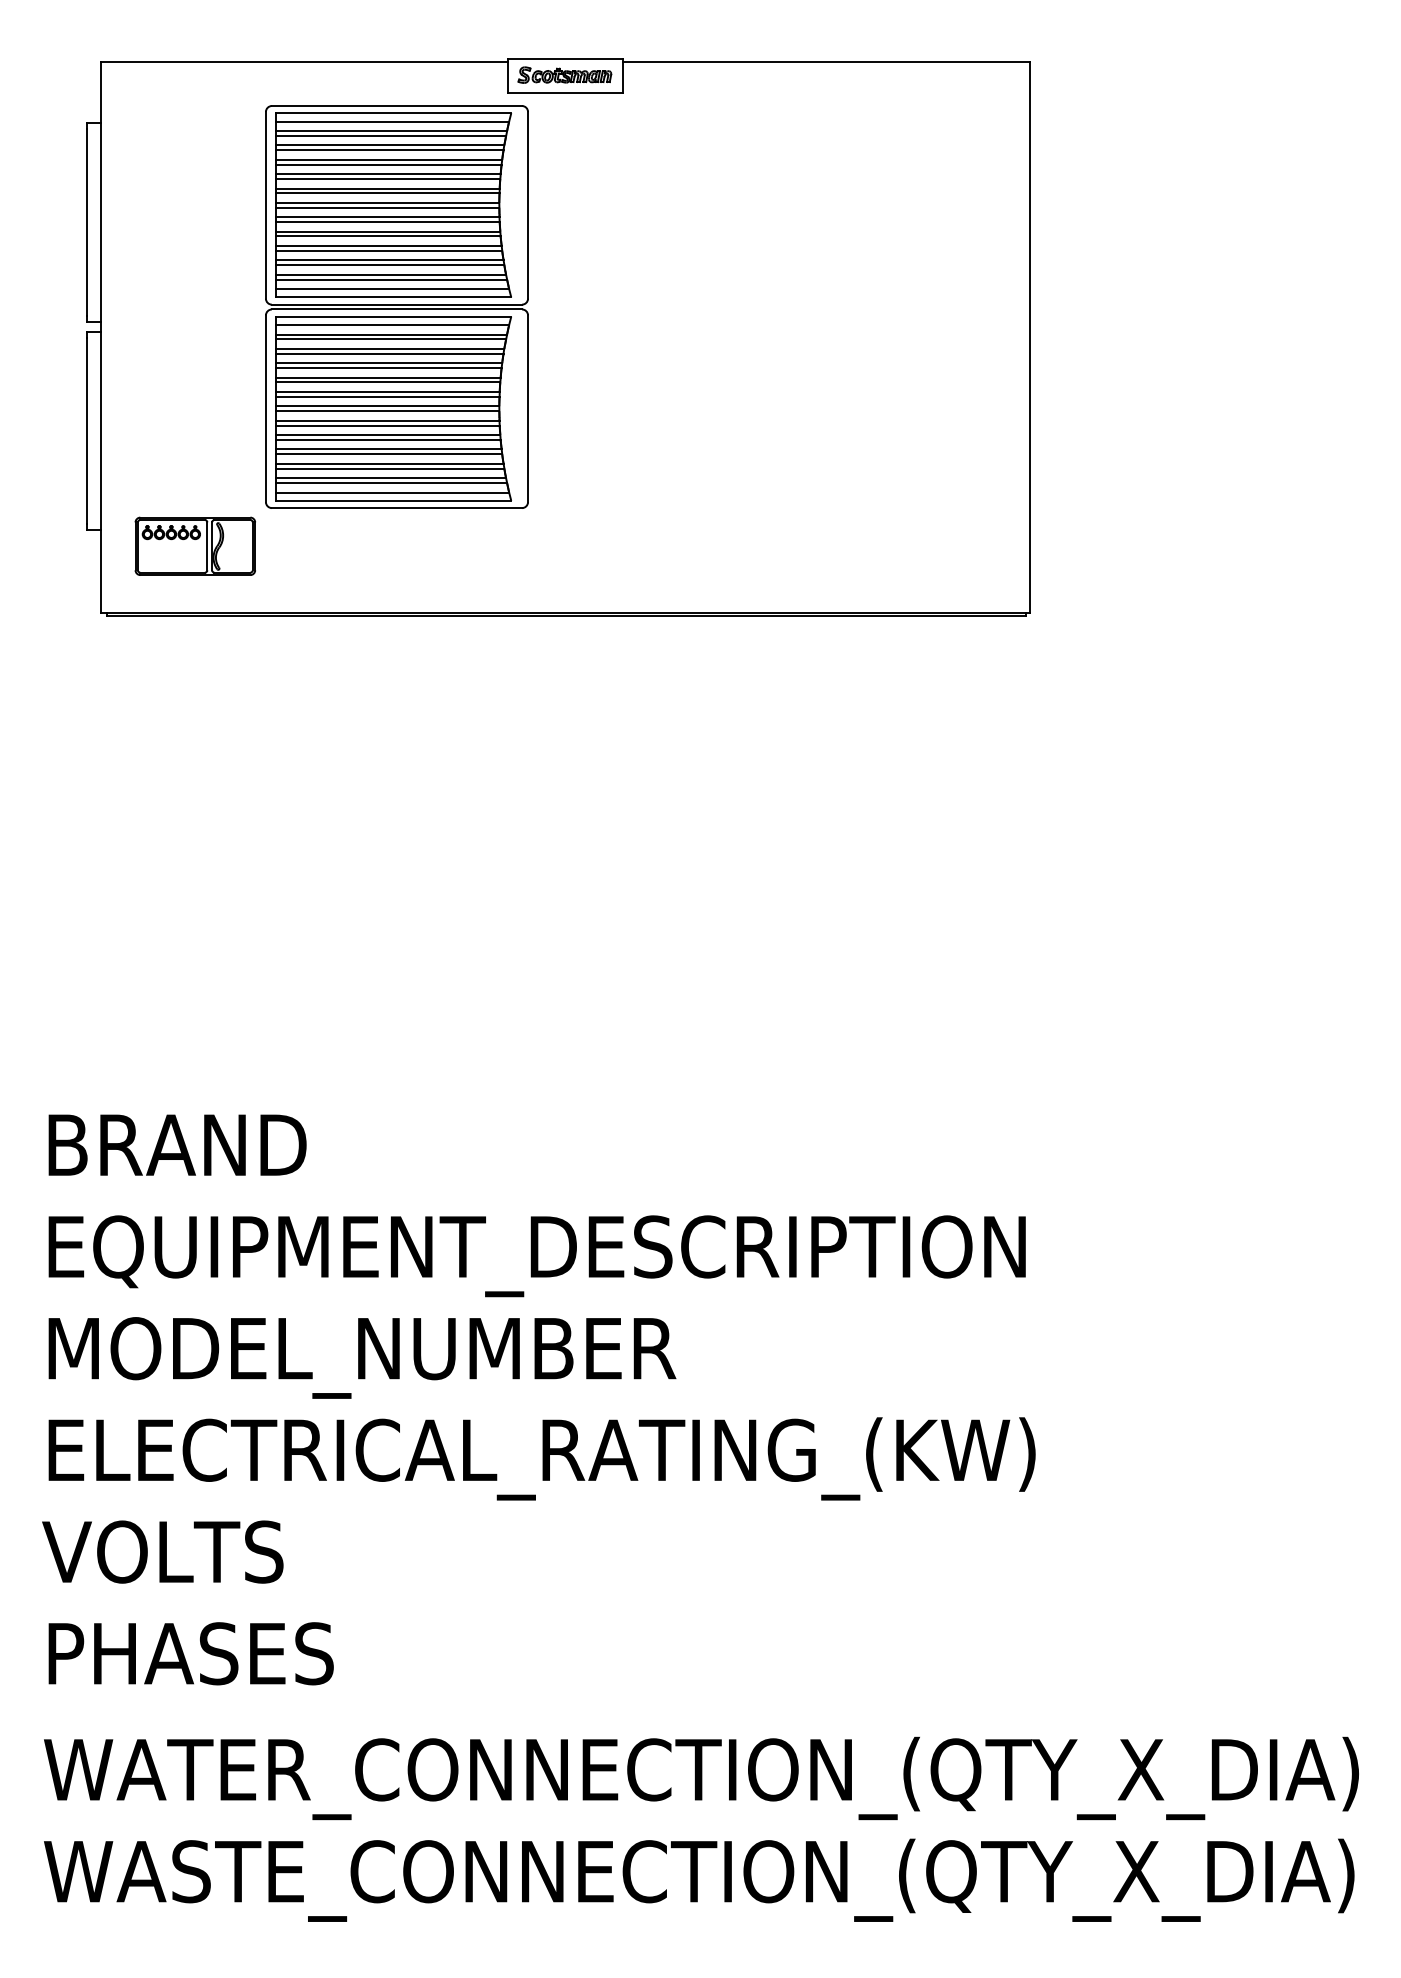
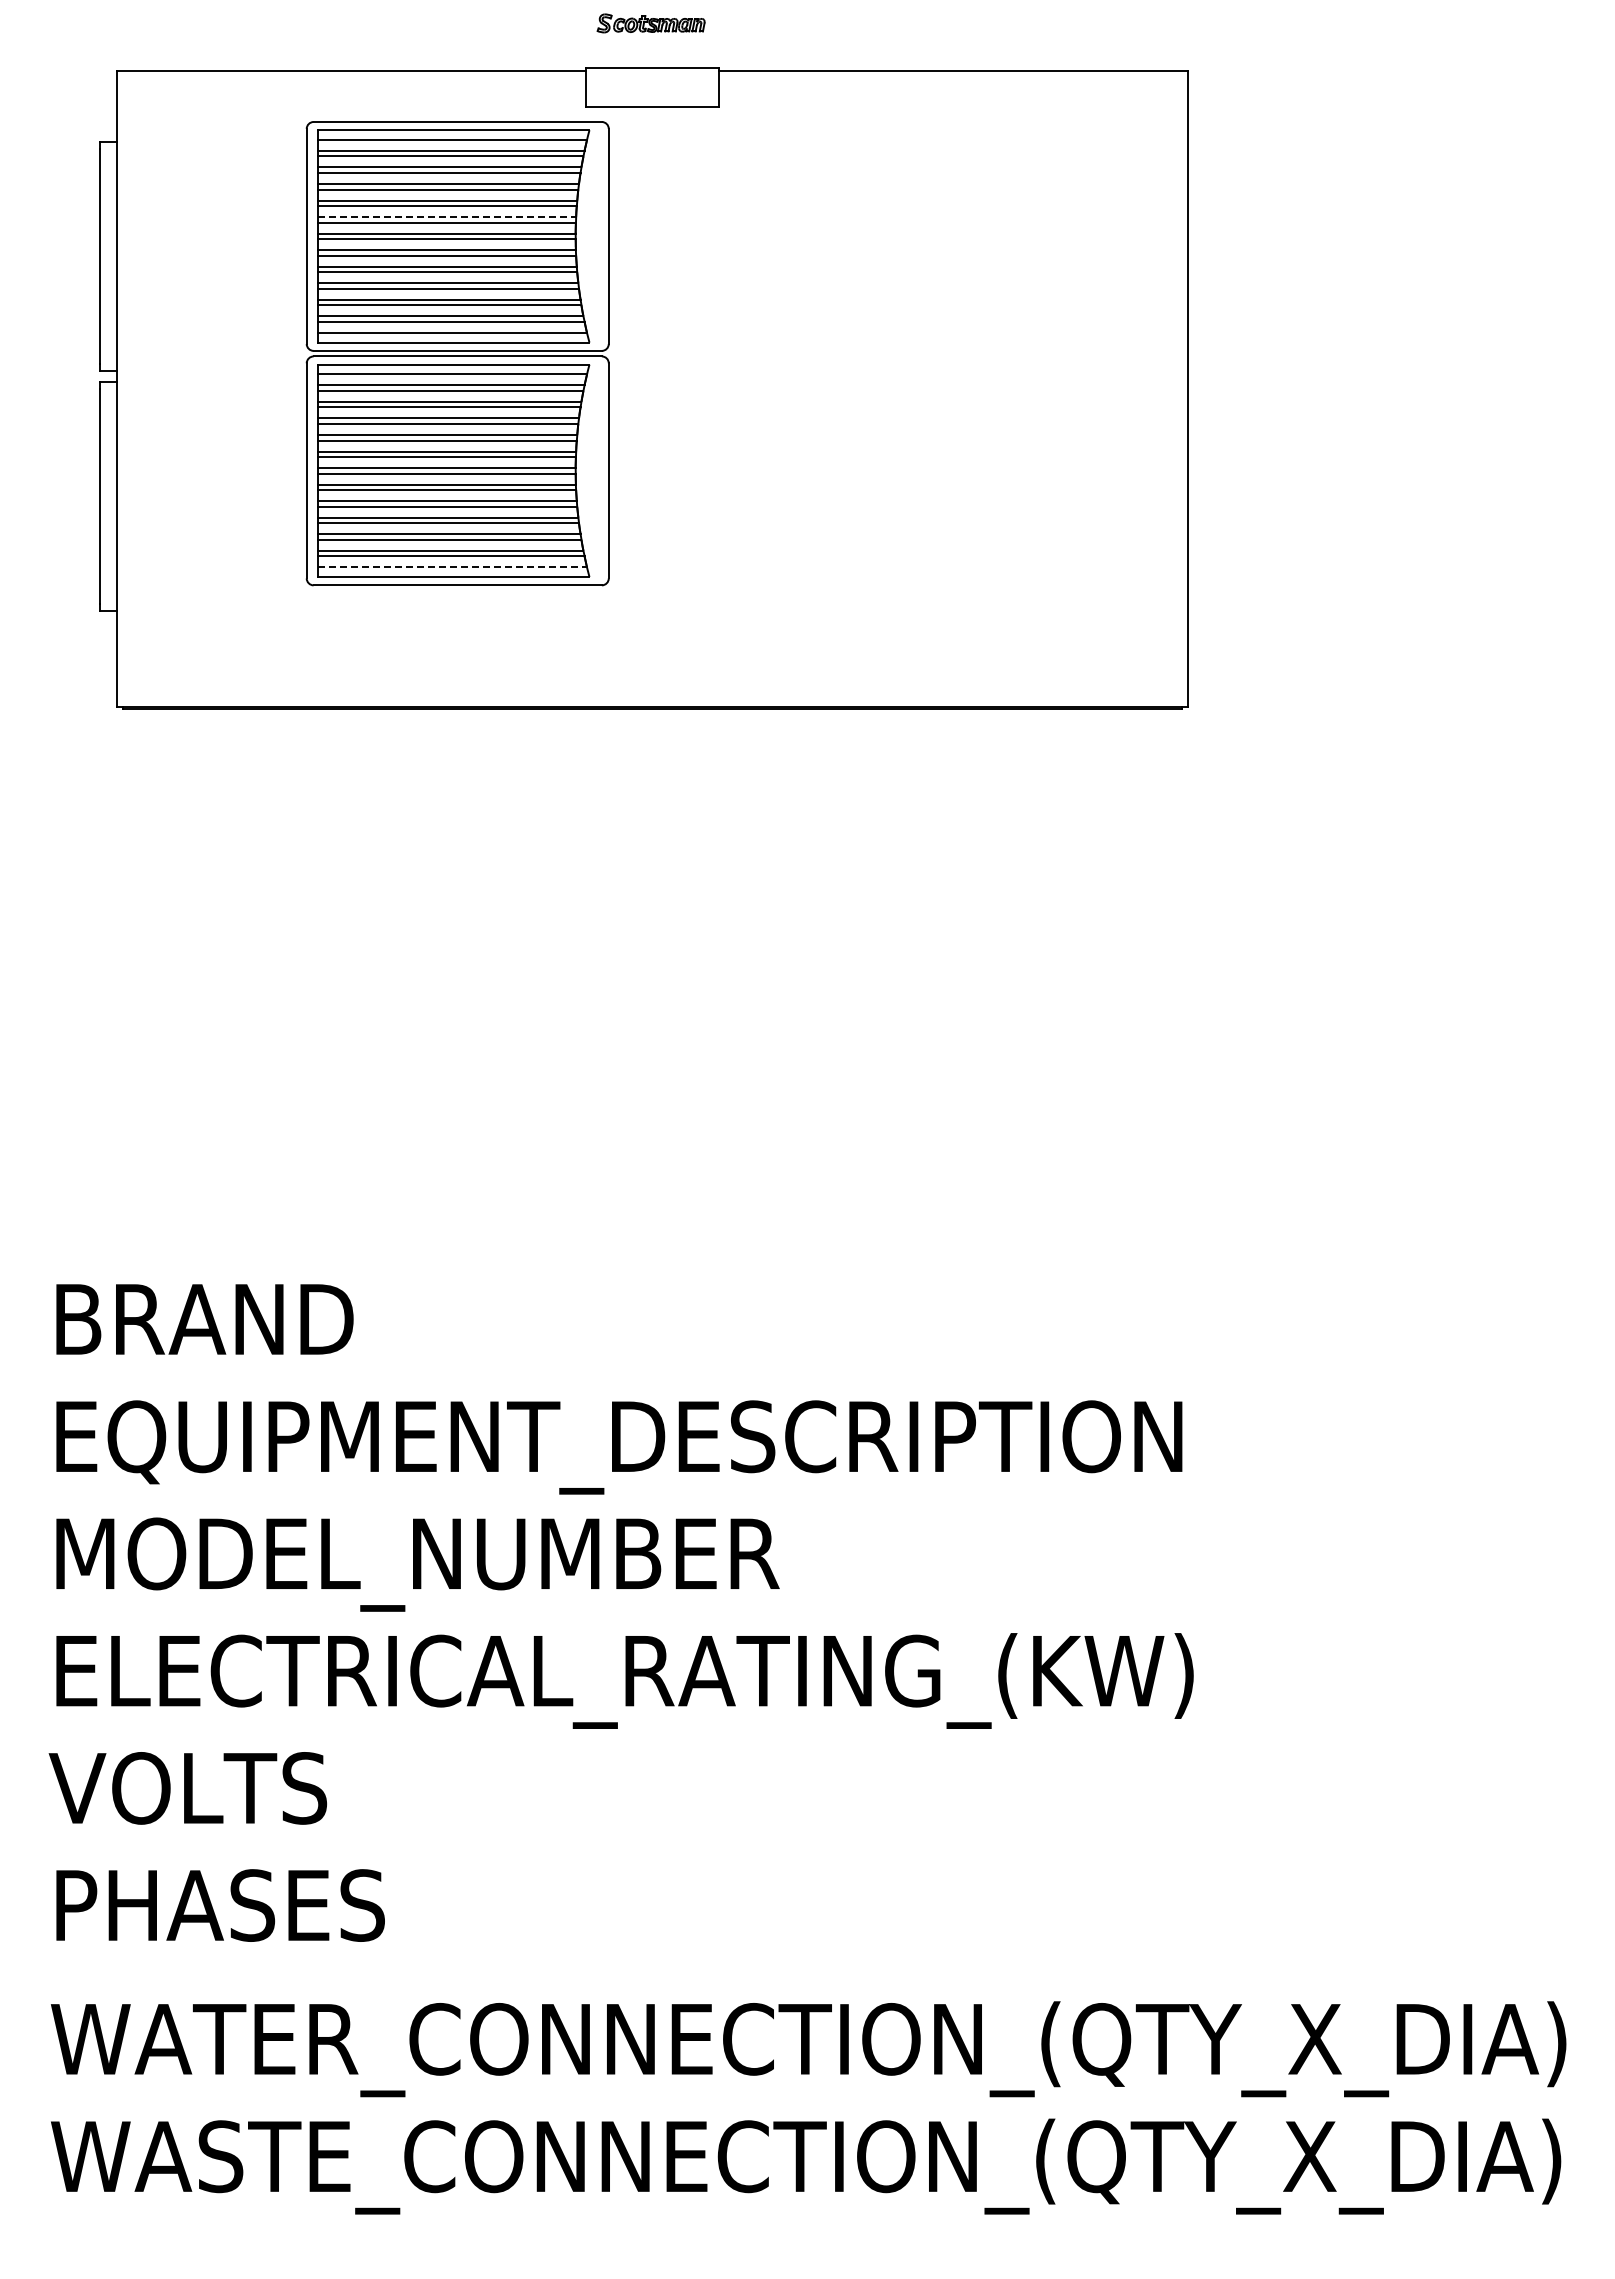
part: (564, 75) -> (650, 23), moved
line: (388, 188) -> (447, 217), solid -> dashed
line: (392, 492) -> (452, 567), solid -> dashed
part: (195, 546) -> (225, 629), removed

